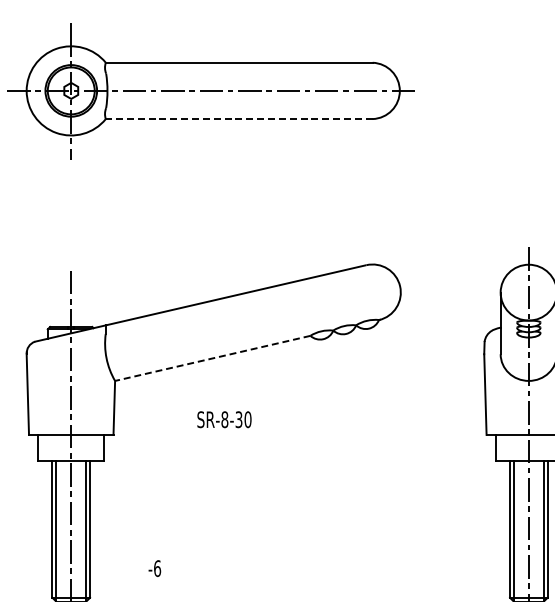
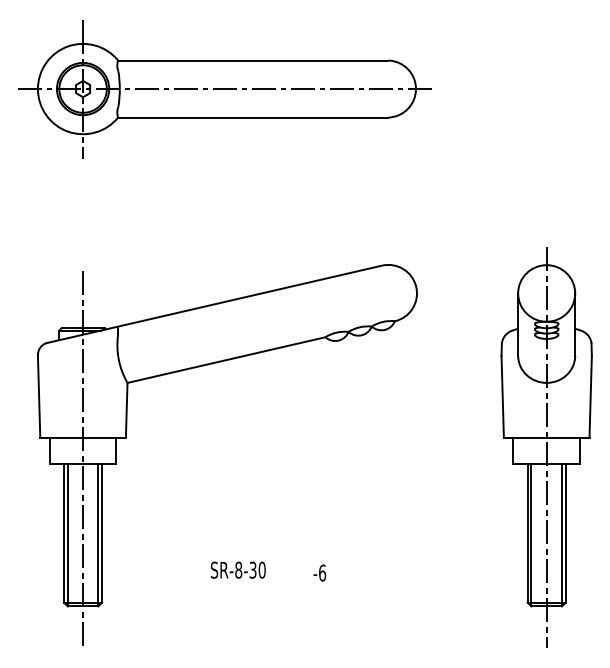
line: (238, 118) -> (252, 117), dashed -> solid
line: (212, 358) -> (226, 360), dashed -> solid
text: (224, 419) -> (238, 569), moved
text: (154, 568) -> (319, 572), moved

